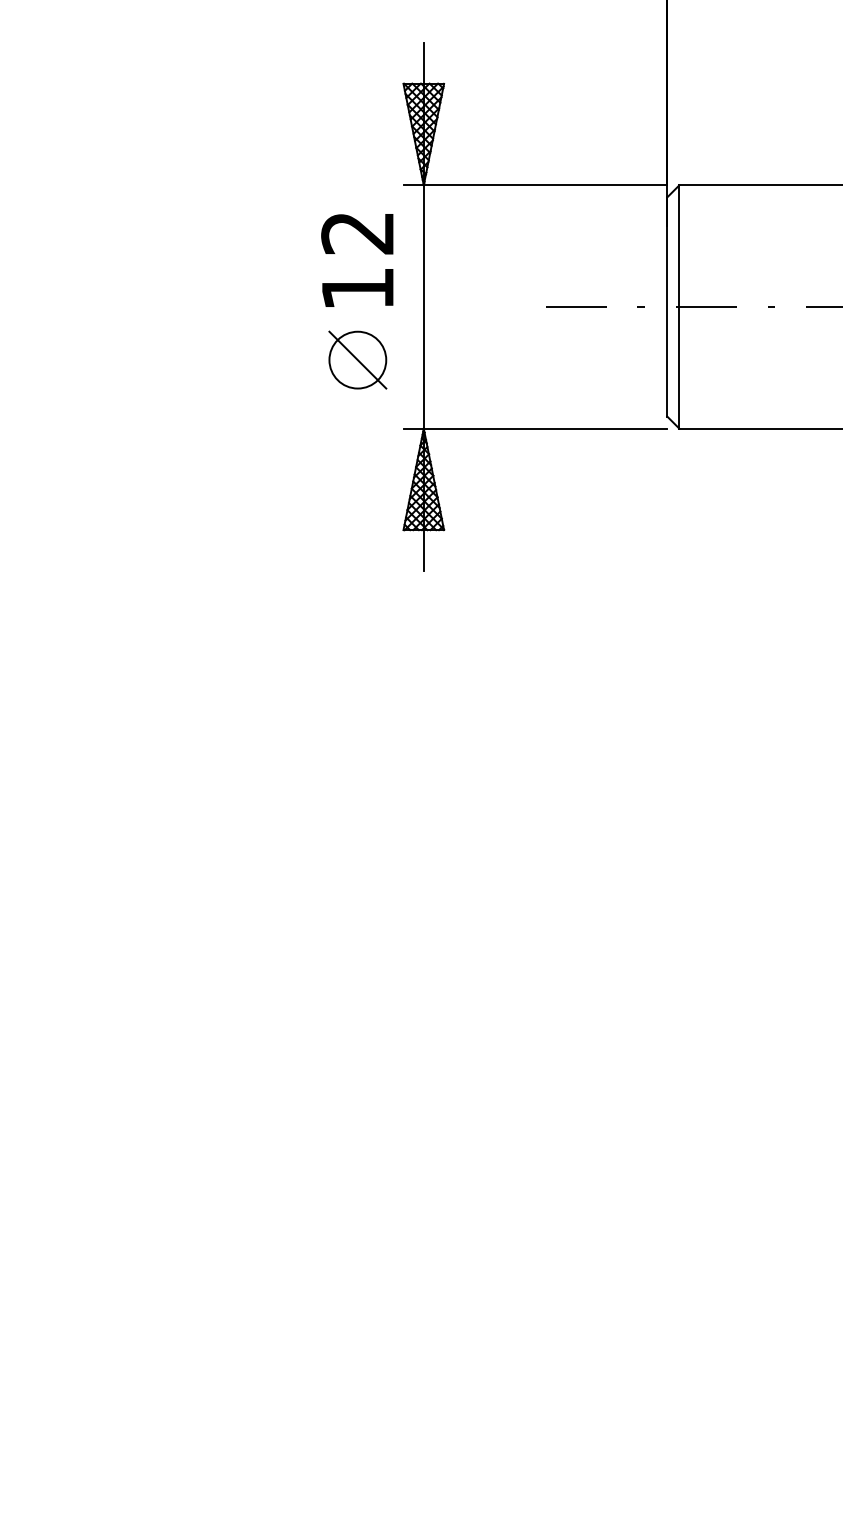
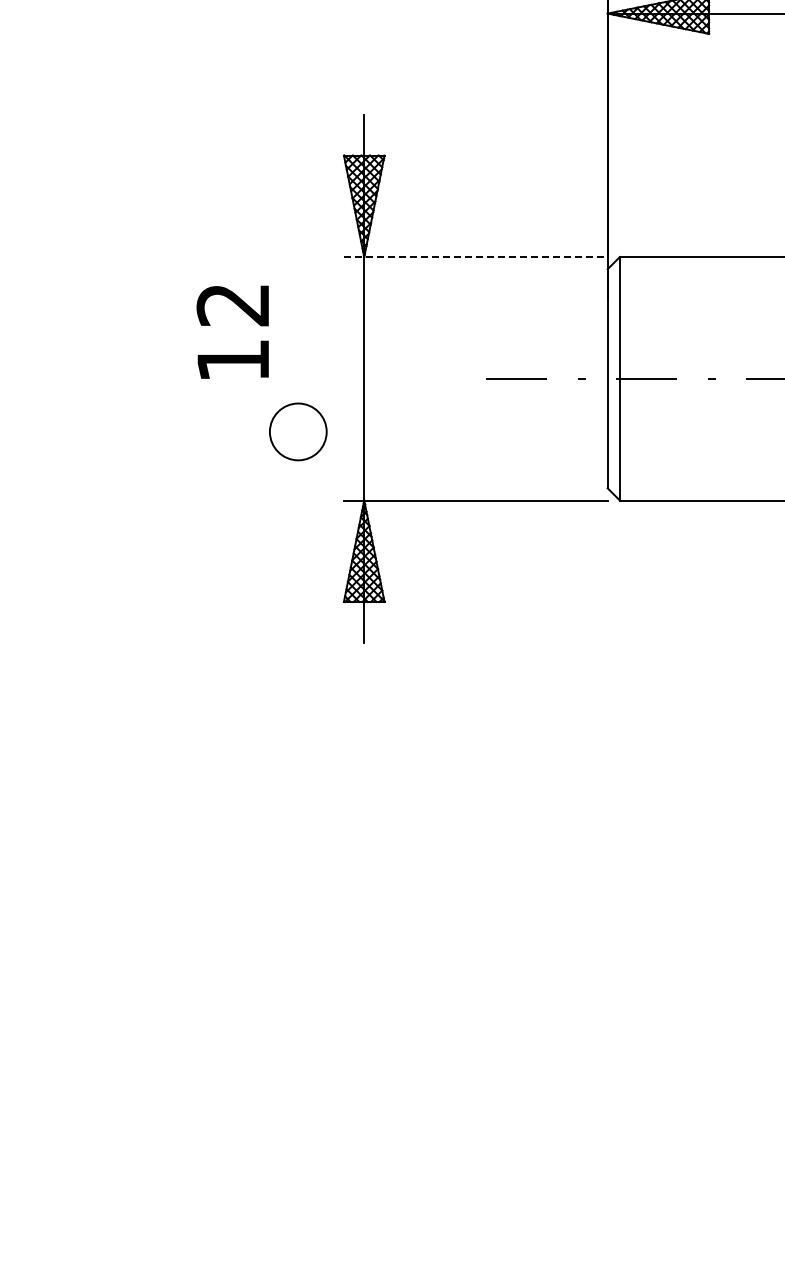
line: (535, 185) -> (475, 257), solid -> dashed
text: (357, 260) -> (232, 332), moved
line: (357, 359) -> (297, 431), removed

